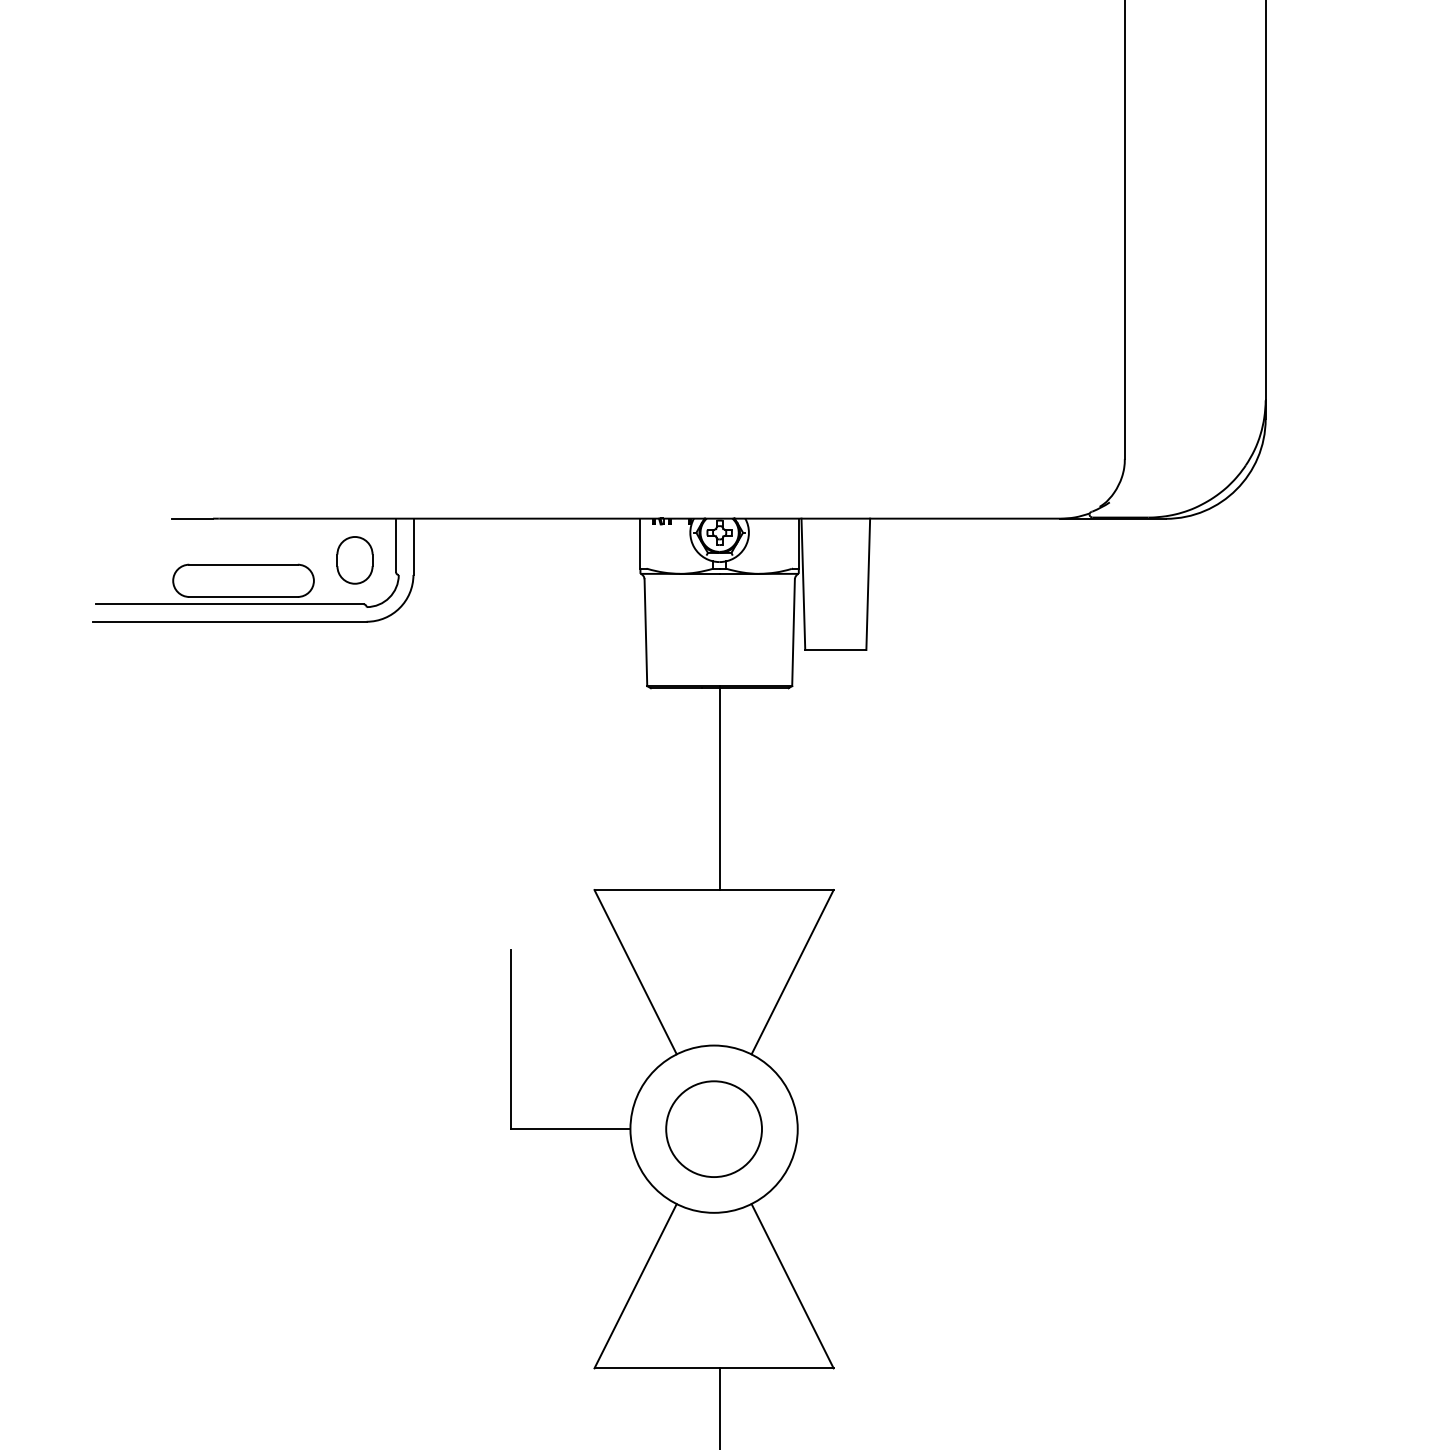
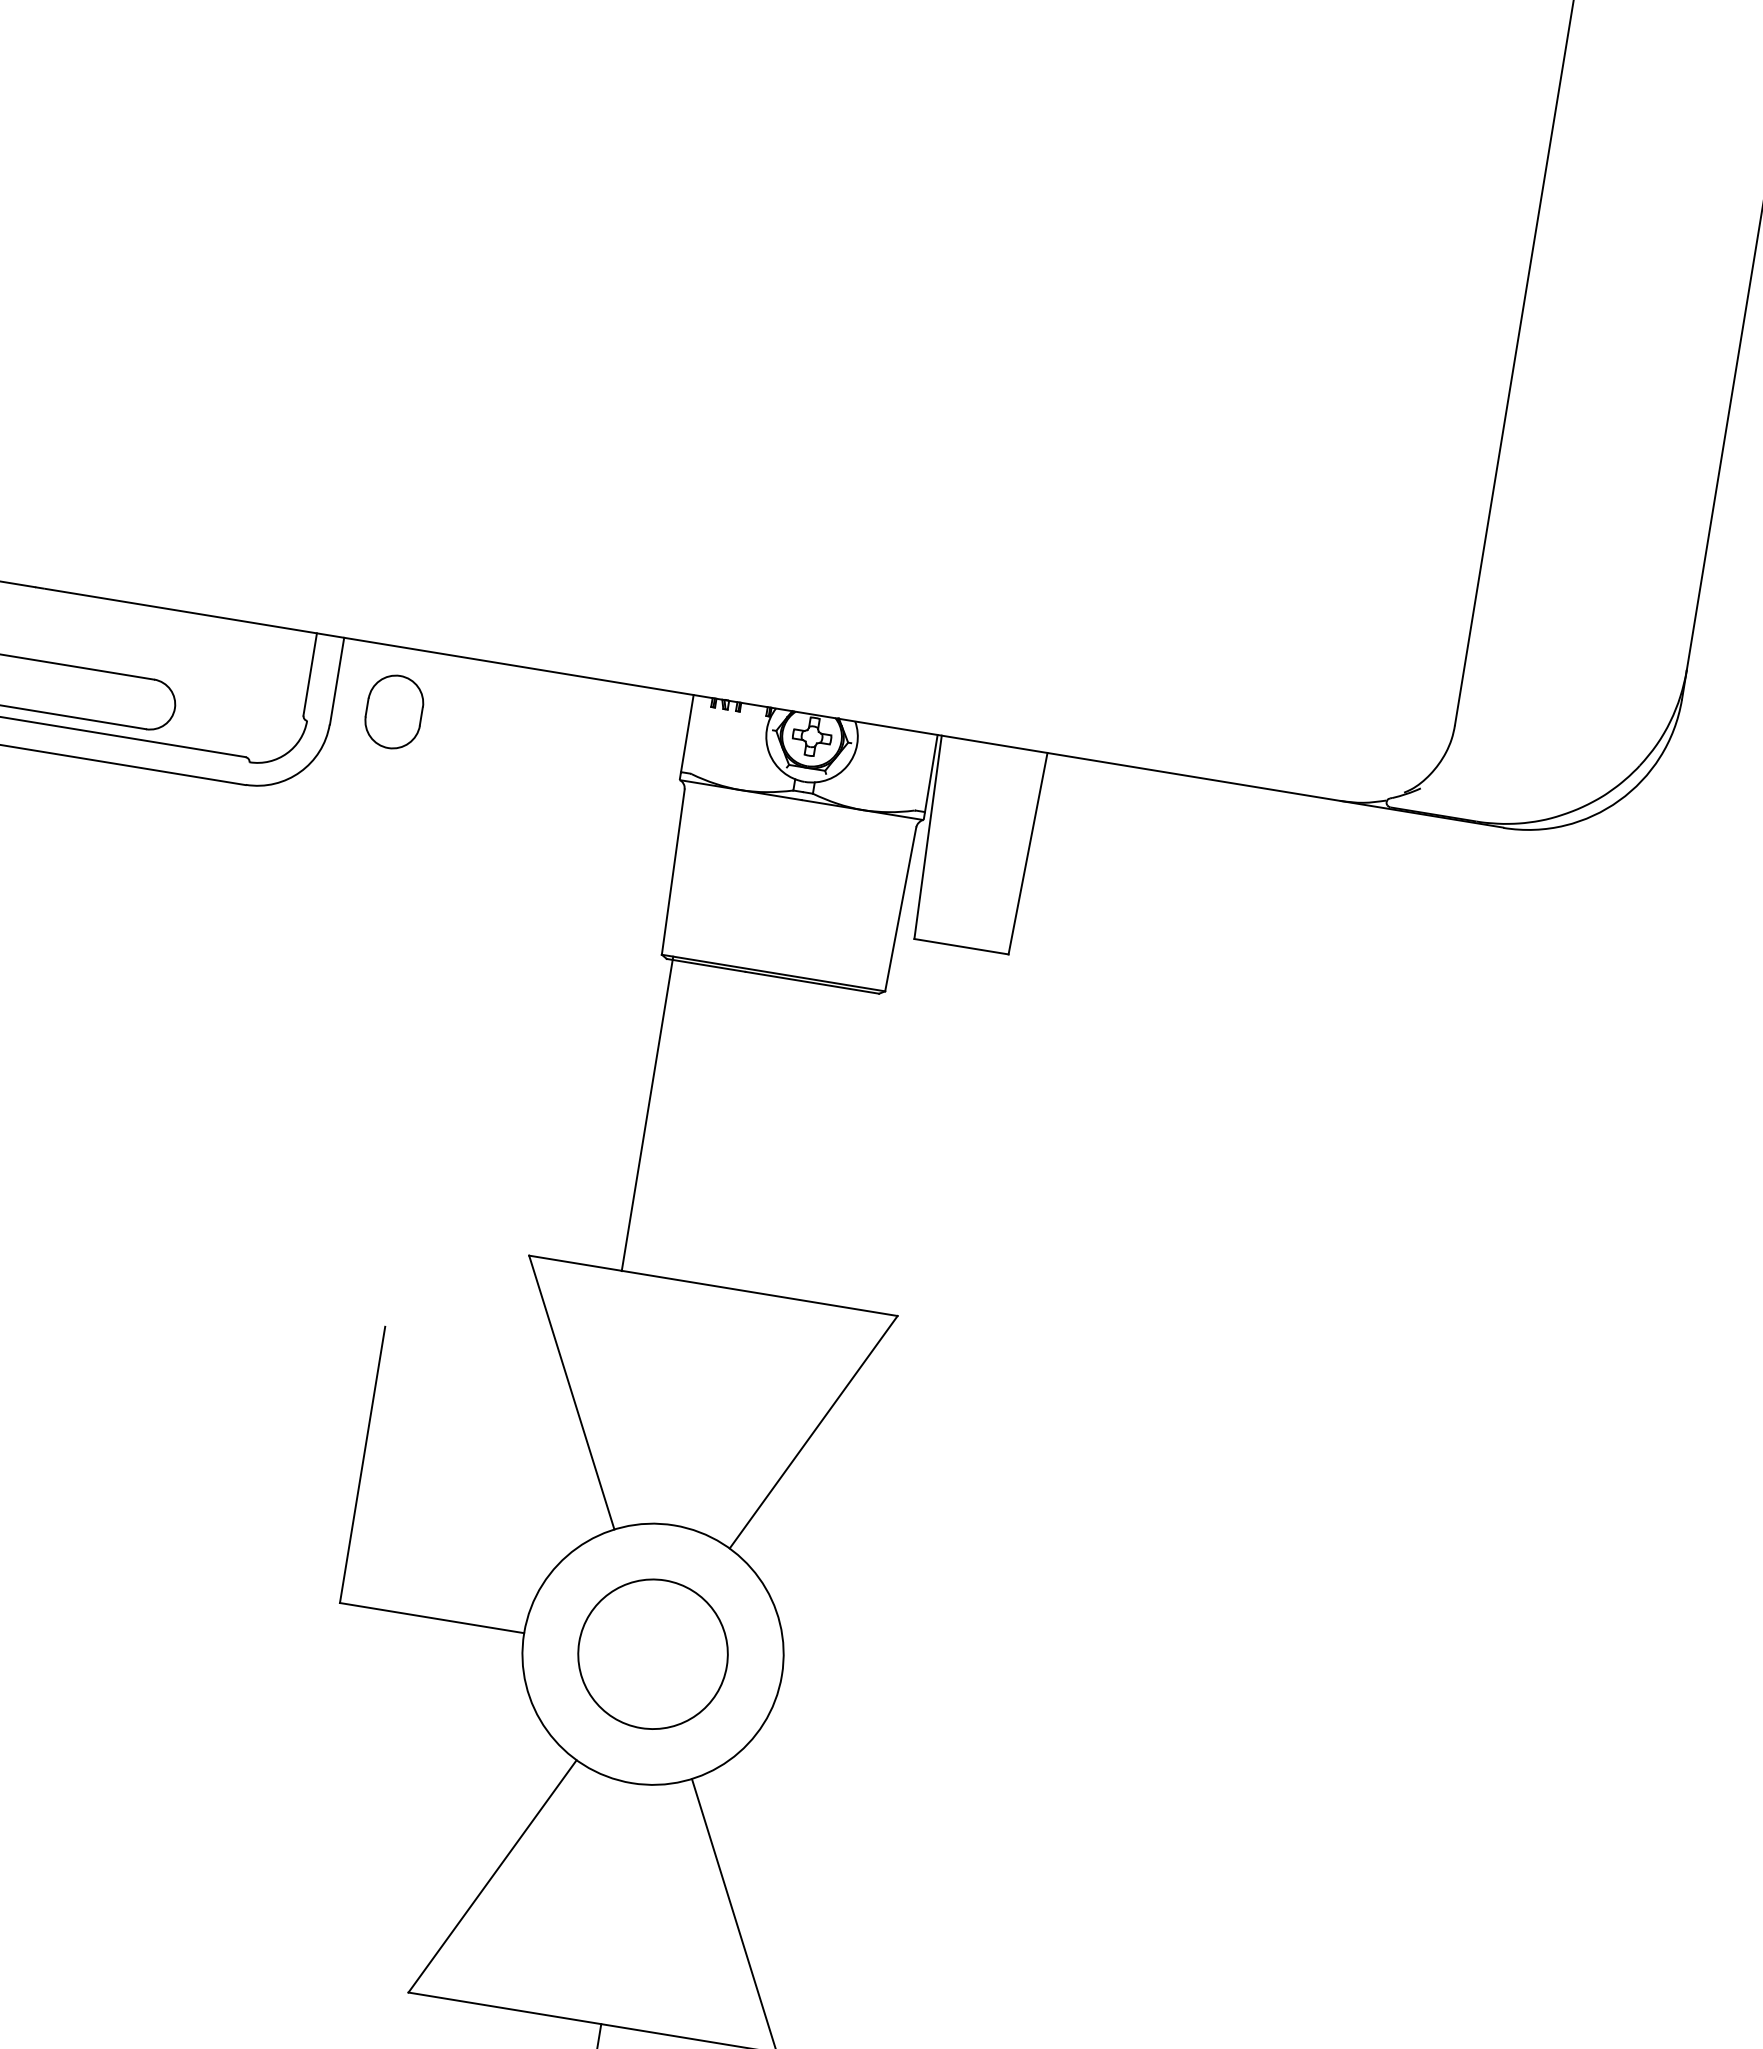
part: (354, 560) -> (393, 712), moved
line: (719, 788) -> (647, 1114), moved

